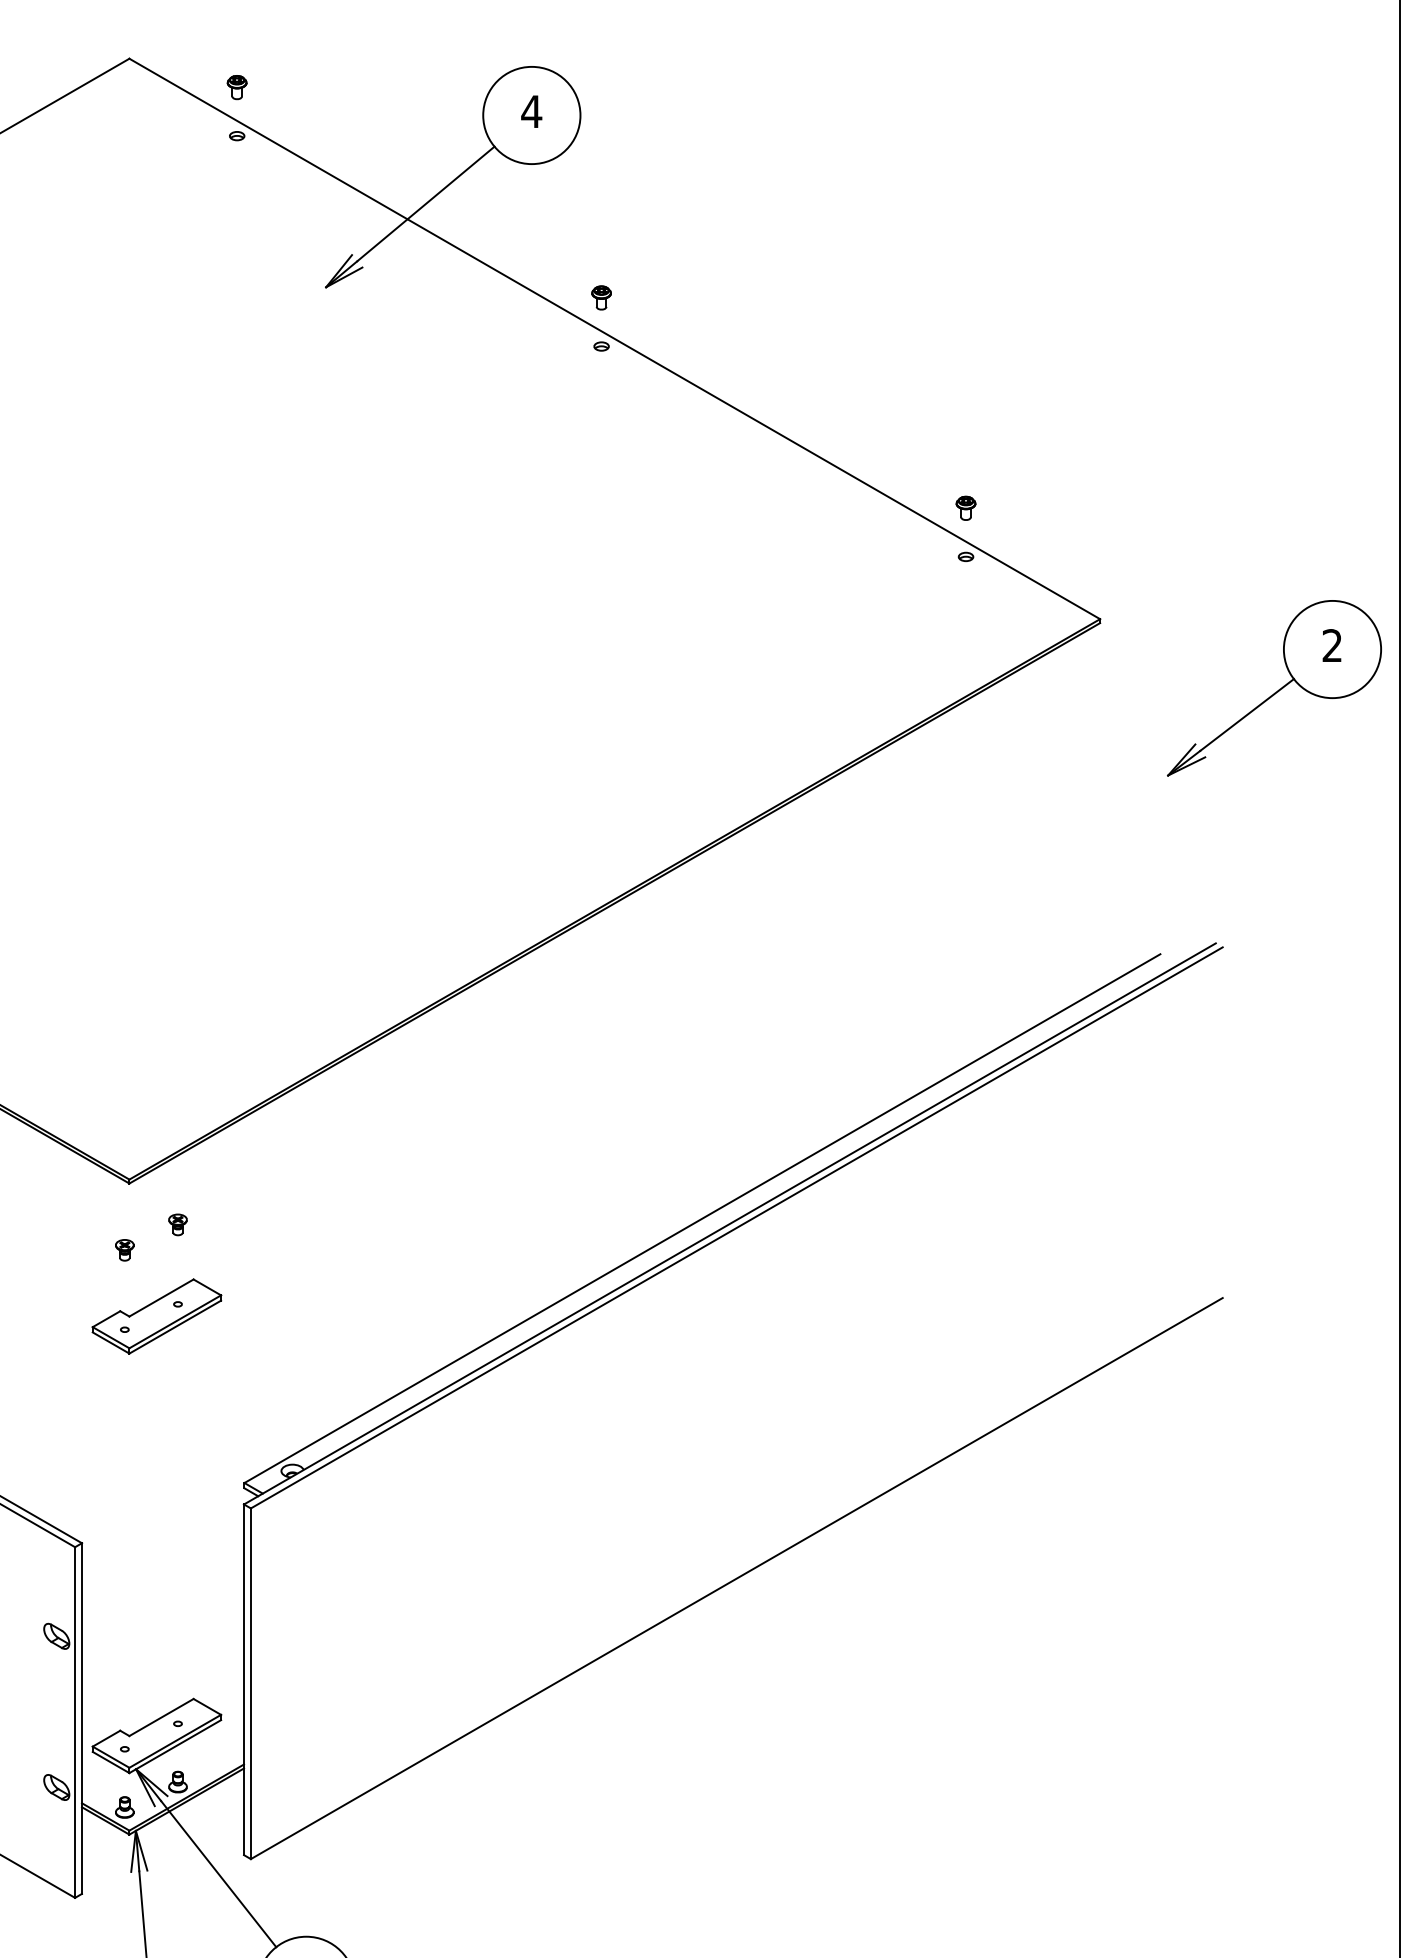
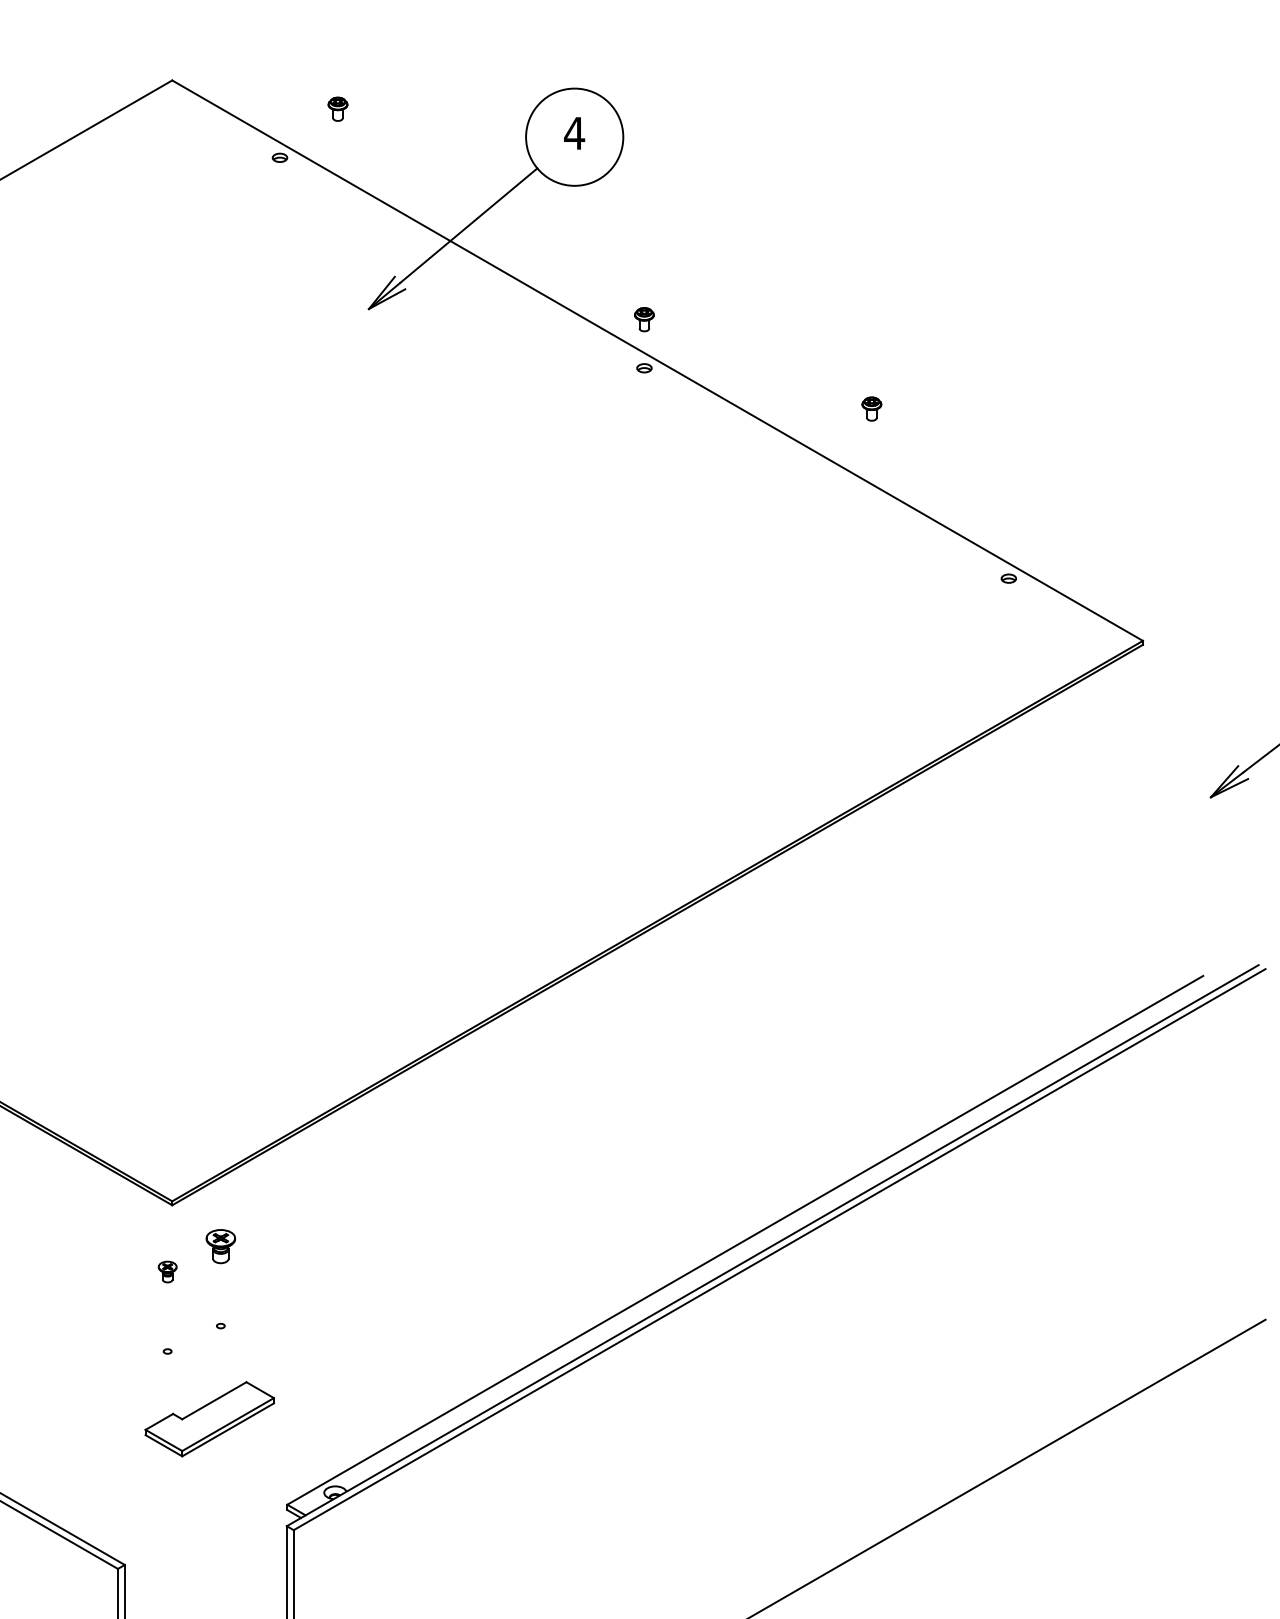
part: (236, 87) -> (337, 109), moved
part: (965, 507) -> (871, 408), moved
part: (177, 1224) -> (220, 1246), size x1.6
part: (156, 1316) -> (209, 1419), moved

